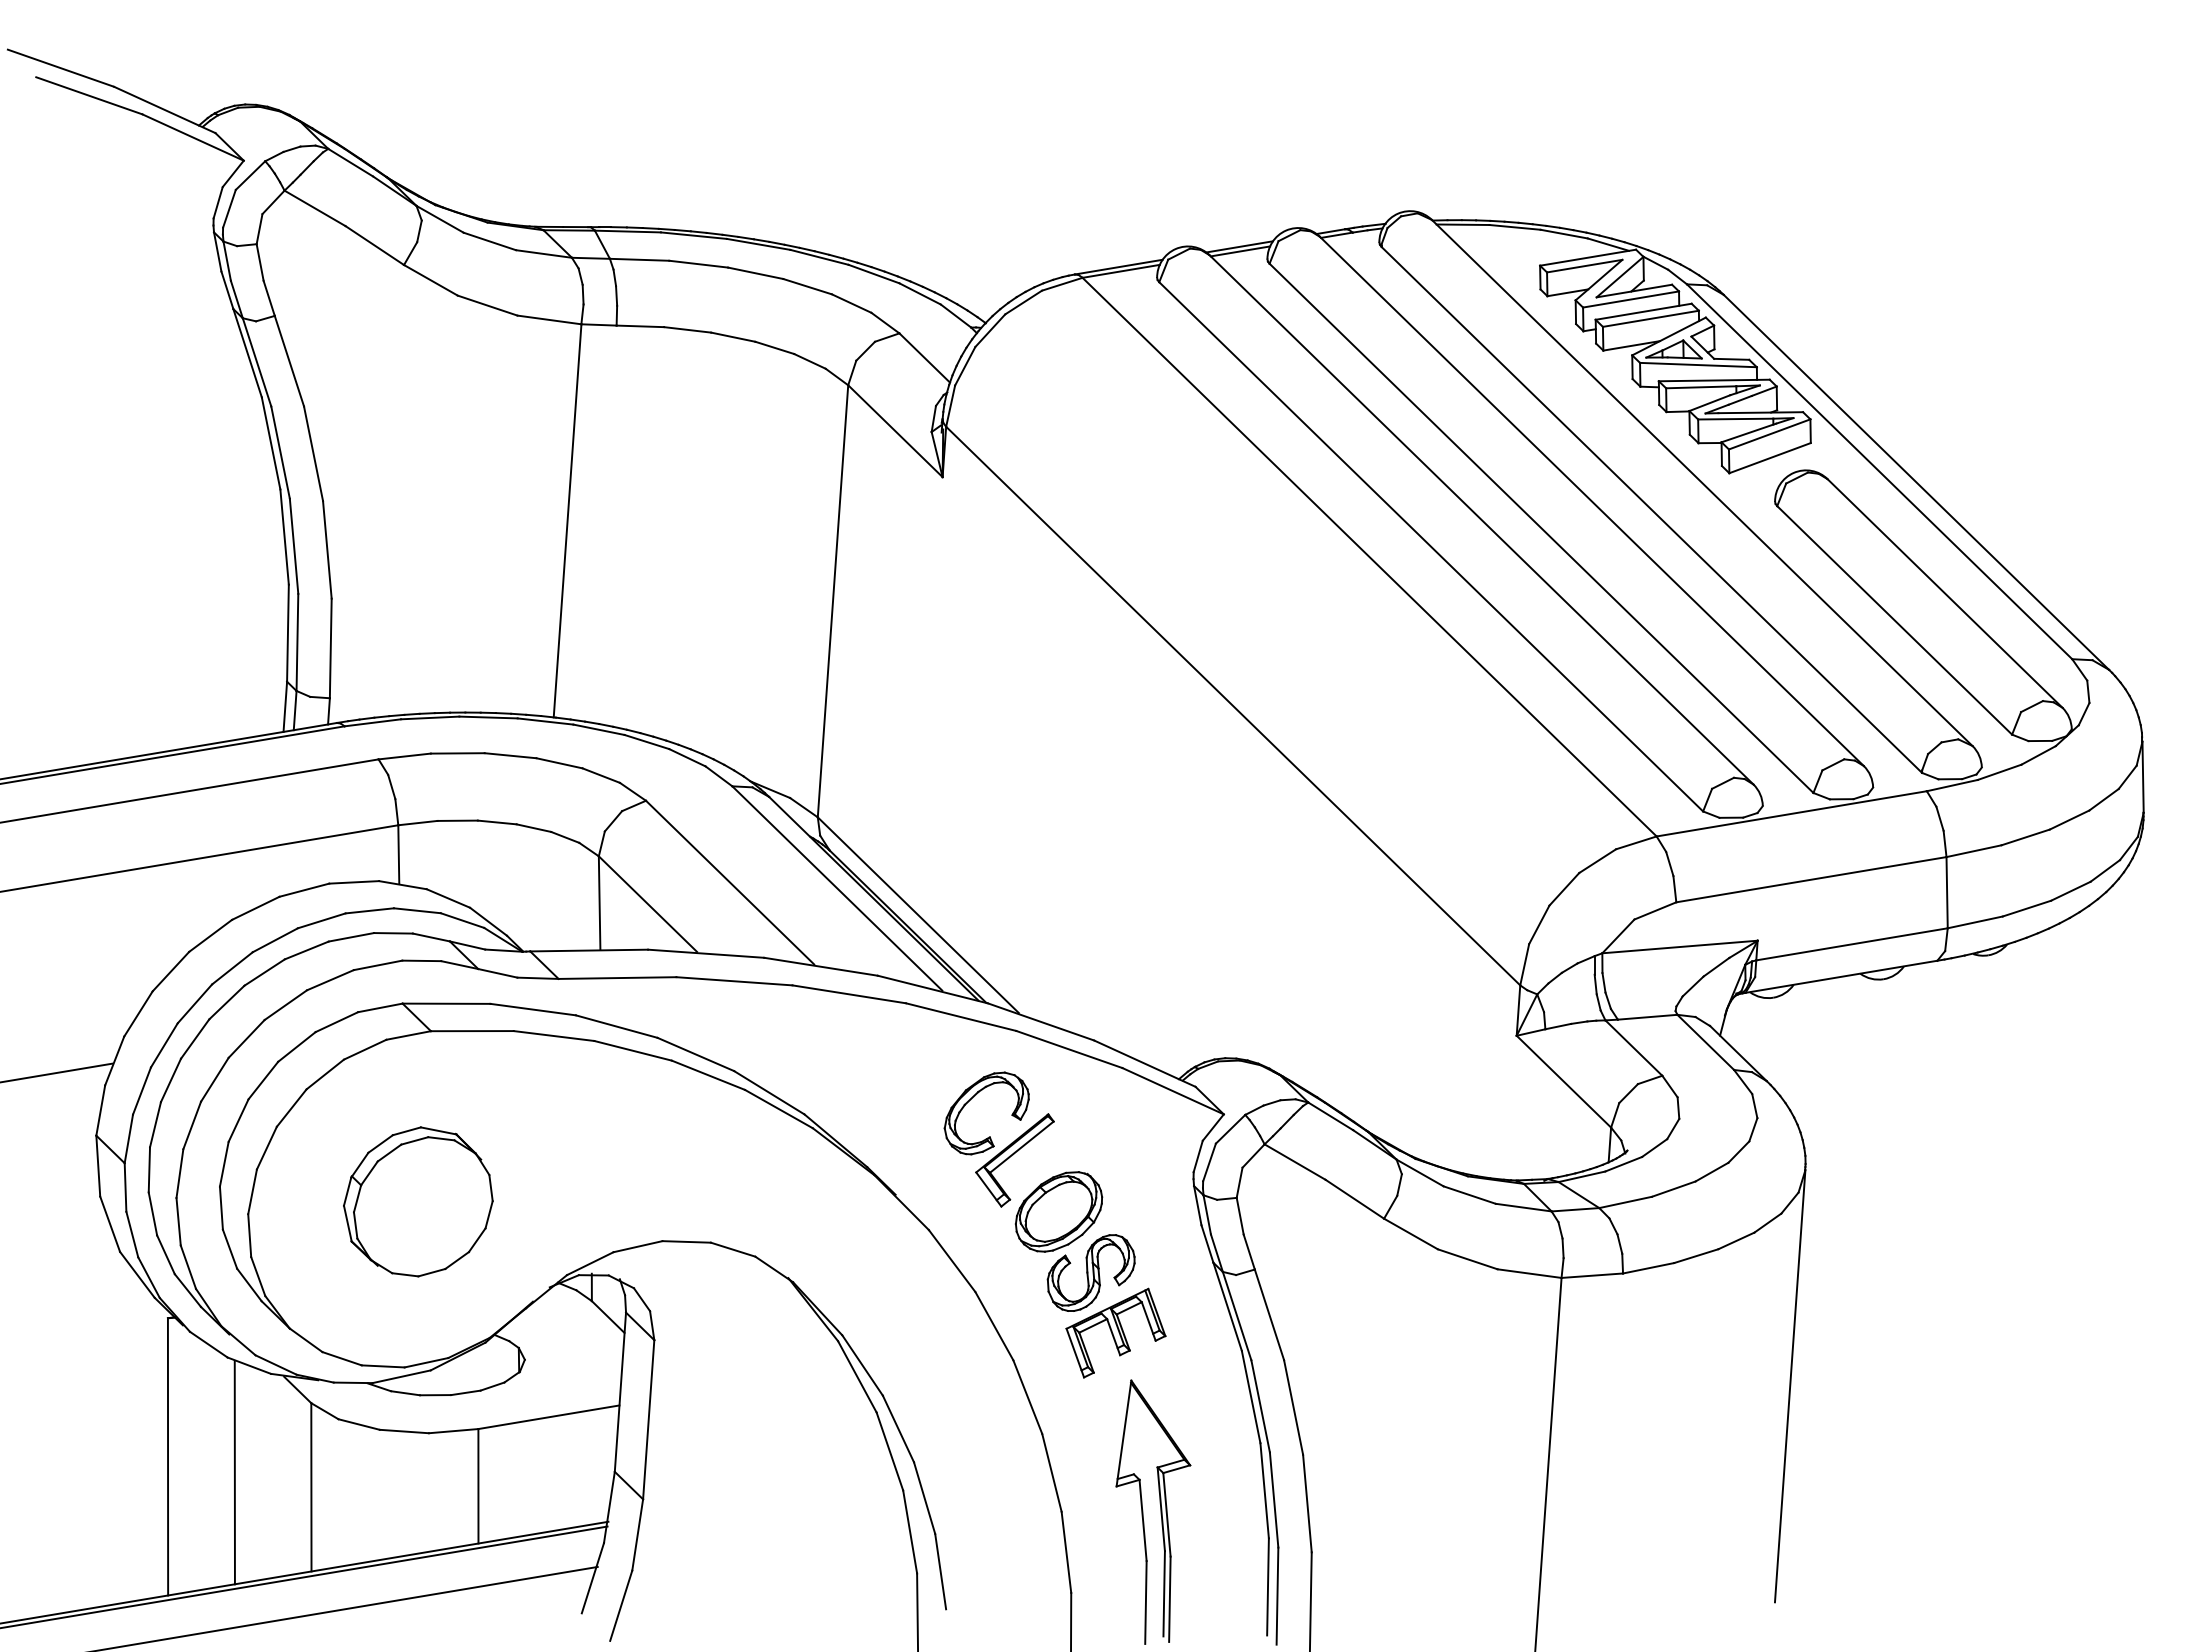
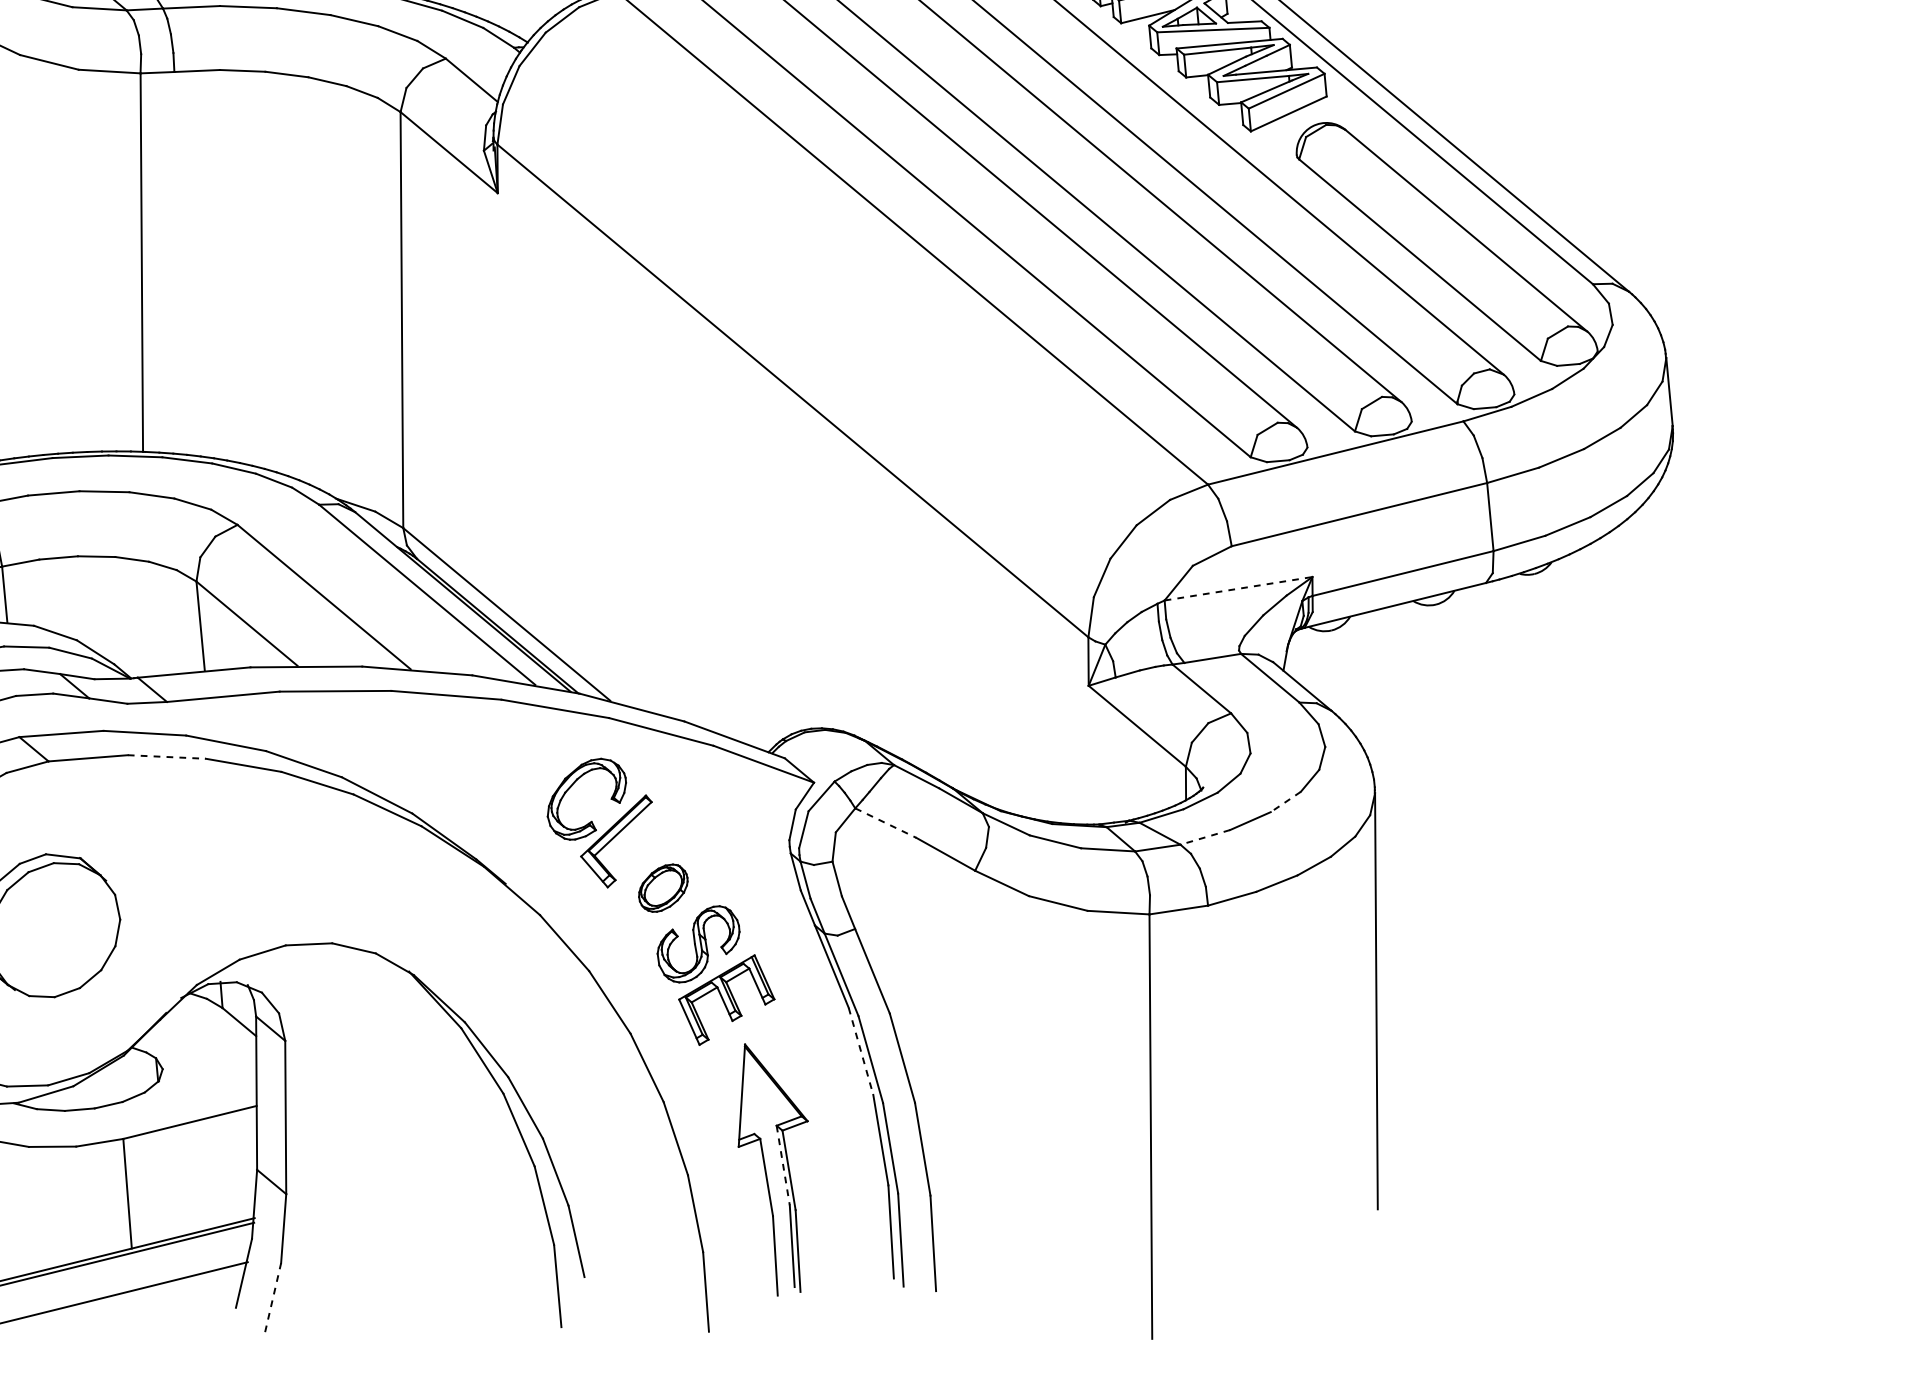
line: (1679, 947) -> (1238, 589), solid -> dashed
line: (554, 1036) -> (167, 757), solid -> dashed
line: (1295, 1162) -> (886, 823), solid -> dashed
line: (1712, 1172) -> (1286, 802), solid -> dashed
line: (1625, 1202) -> (1205, 837), solid -> dashed
part: (1058, 1211) -> (662, 887), size x0.6
line: (1251, 1397) -> (861, 1051), solid -> dashed
line: (1161, 1509) -> (783, 1165), solid -> dashed
line: (621, 1605) -> (273, 1297), solid -> dashed

